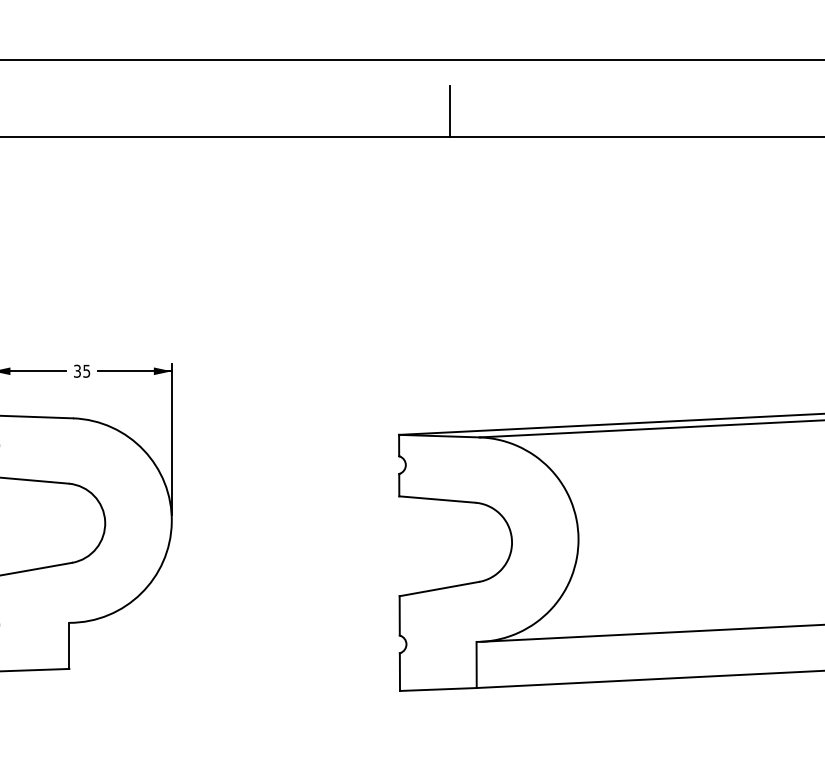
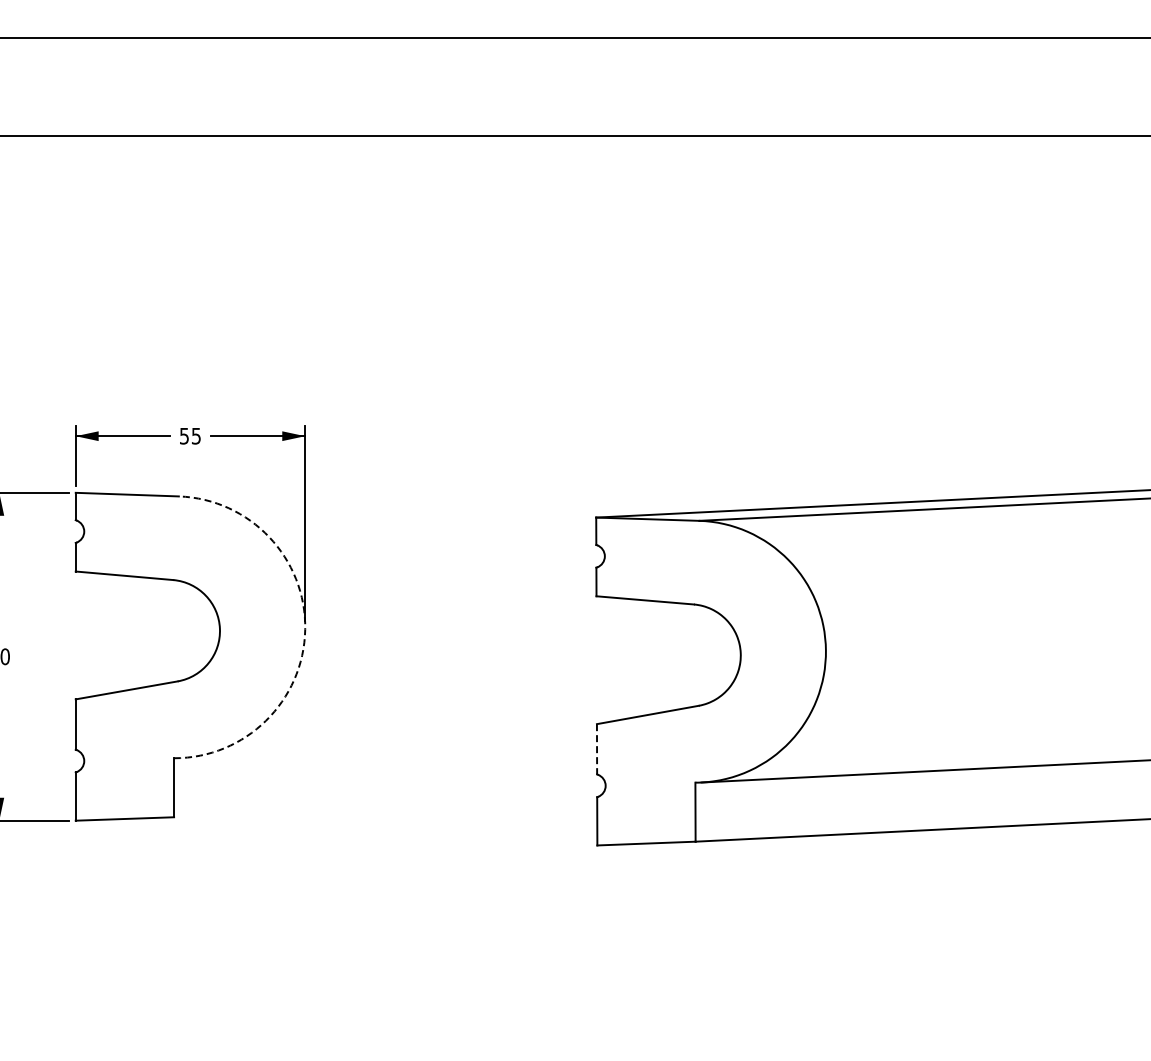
line: (450, 111) -> (662, 103), removed
text: (77, 370) -> (184, 435), 35 -> 55
arc: (172, 522) -> (305, 629), solid -> dashed
line: (400, 616) -> (597, 749), solid -> dashed

